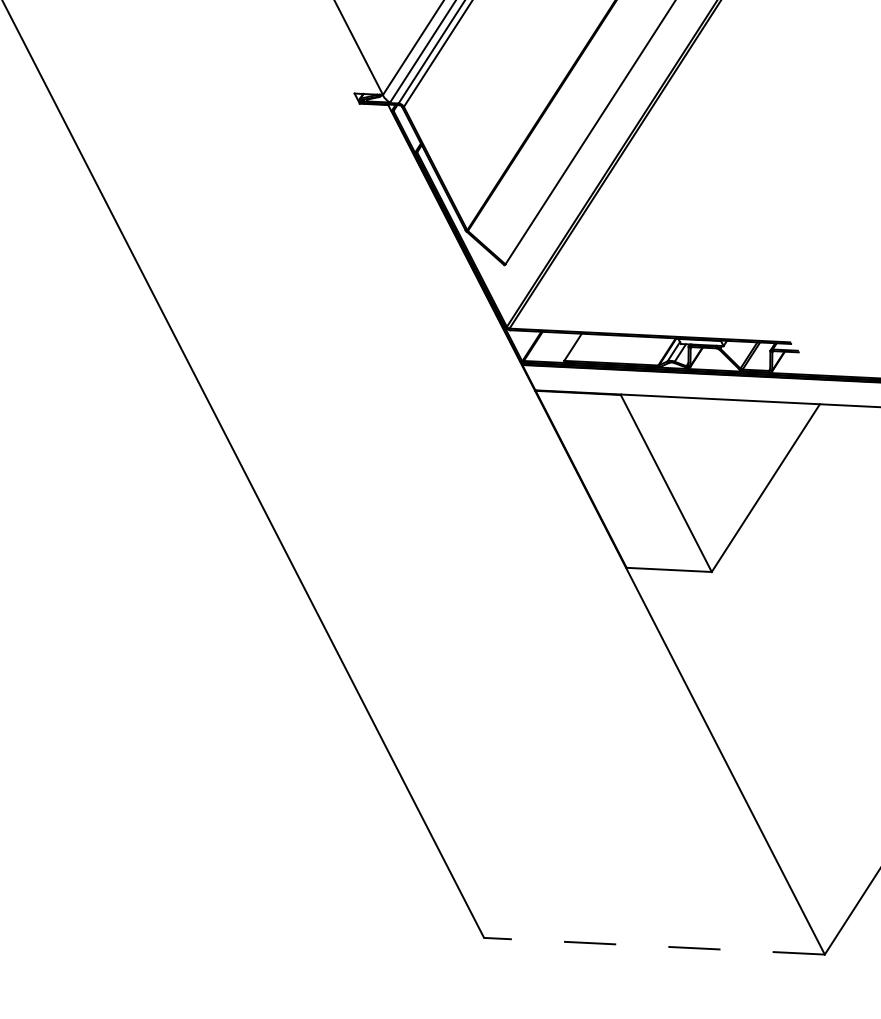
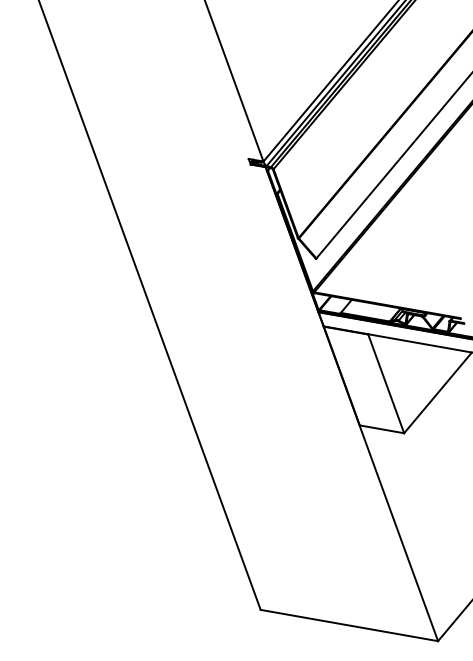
line: (652, 946) -> (348, 625), dashed -> solid

